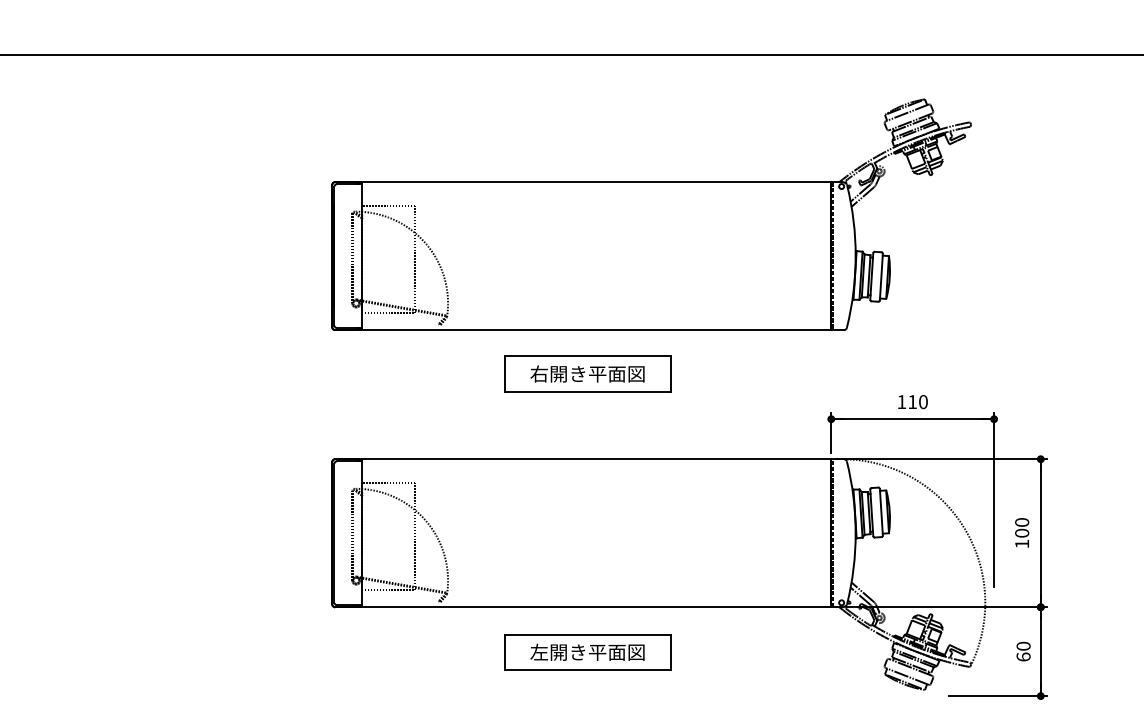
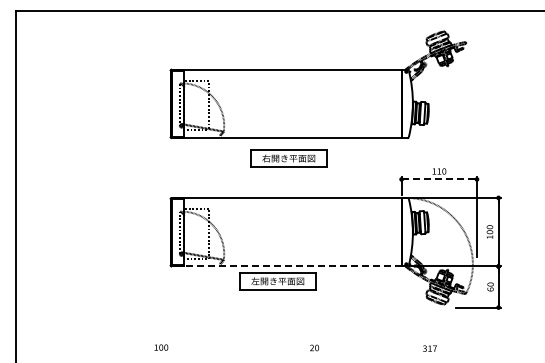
line: (913, 419) -> (439, 179), solid -> dashed
line: (595, 607) -> (292, 266), solid -> dashed
part: (586, 652) -> (277, 281), moved

